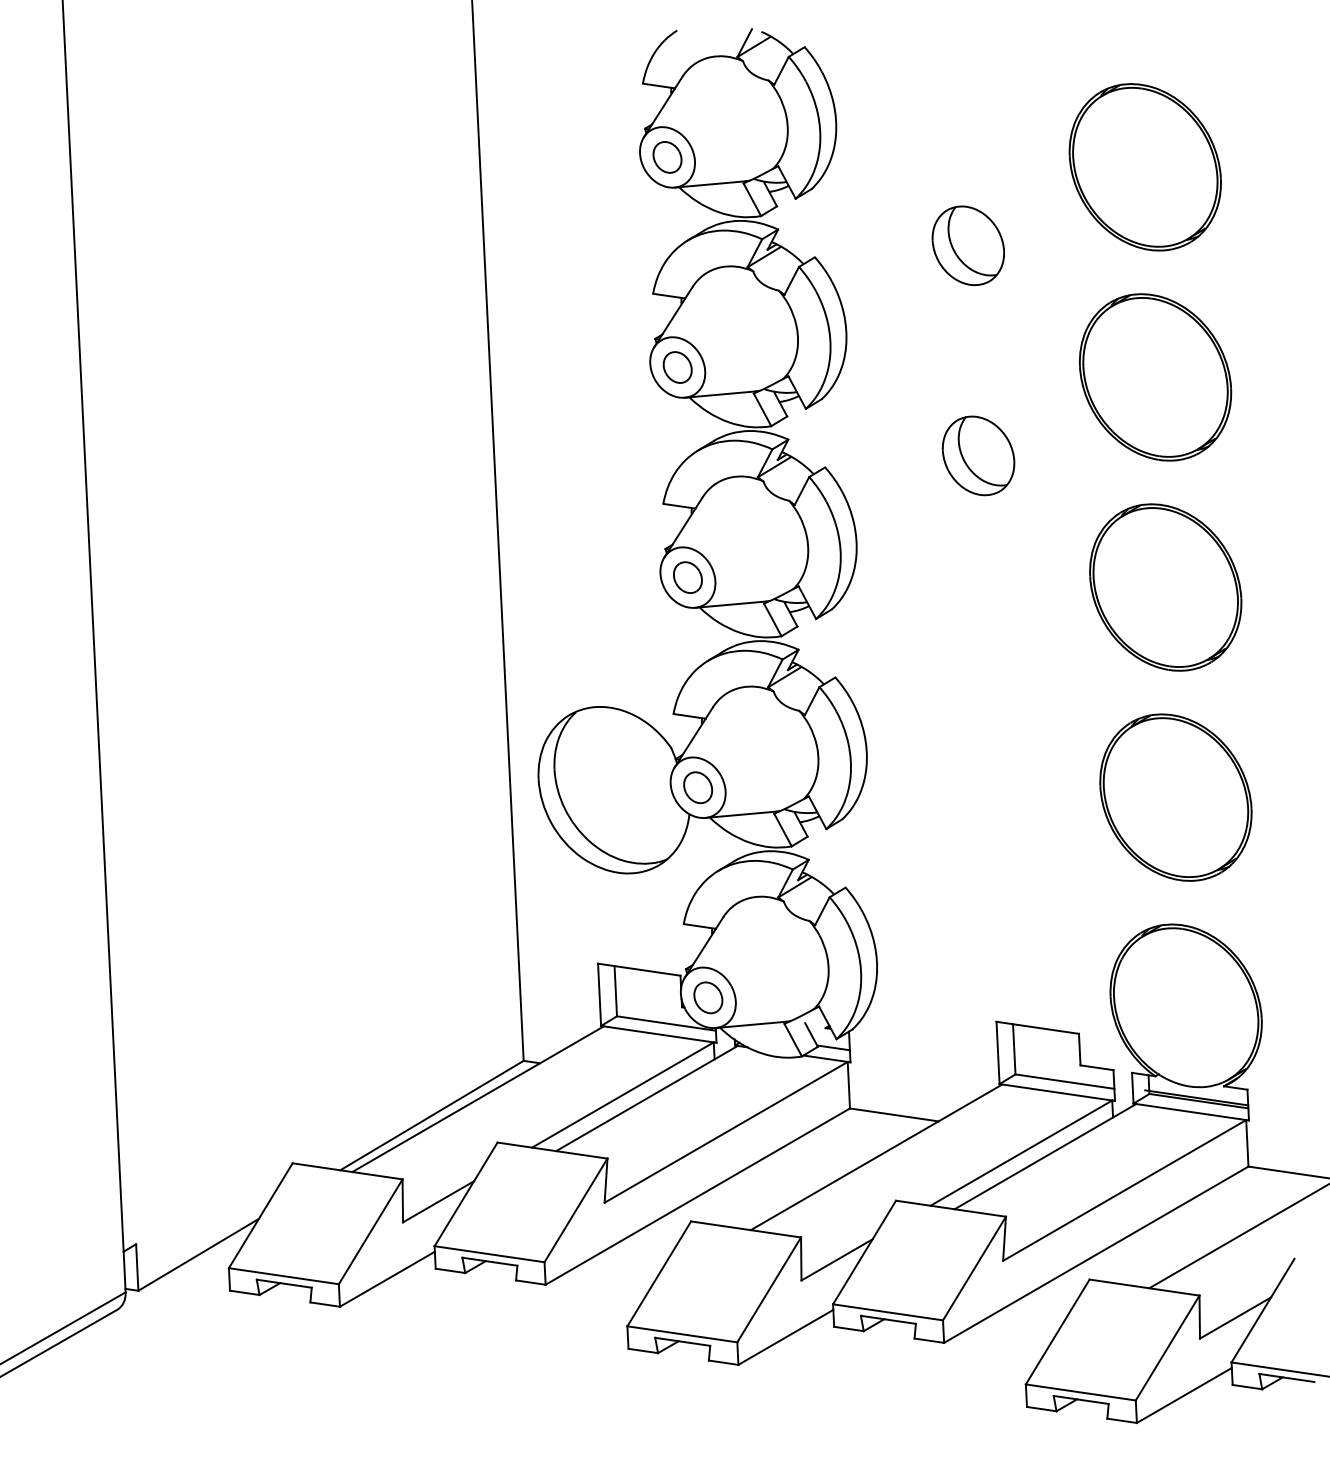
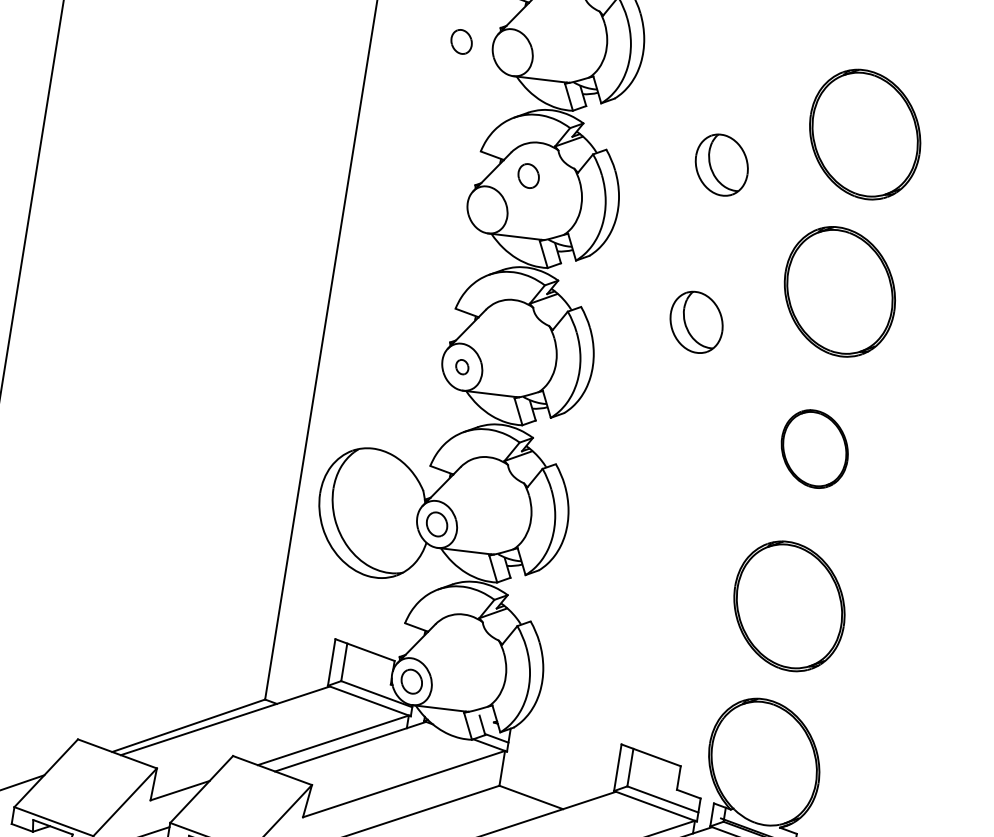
part: (667, 157) -> (461, 41), moved
part: (677, 367) -> (528, 176), moved
part: (687, 577) -> (461, 367), size x0.6
part: (1165, 587) -> (814, 449), size x0.6

